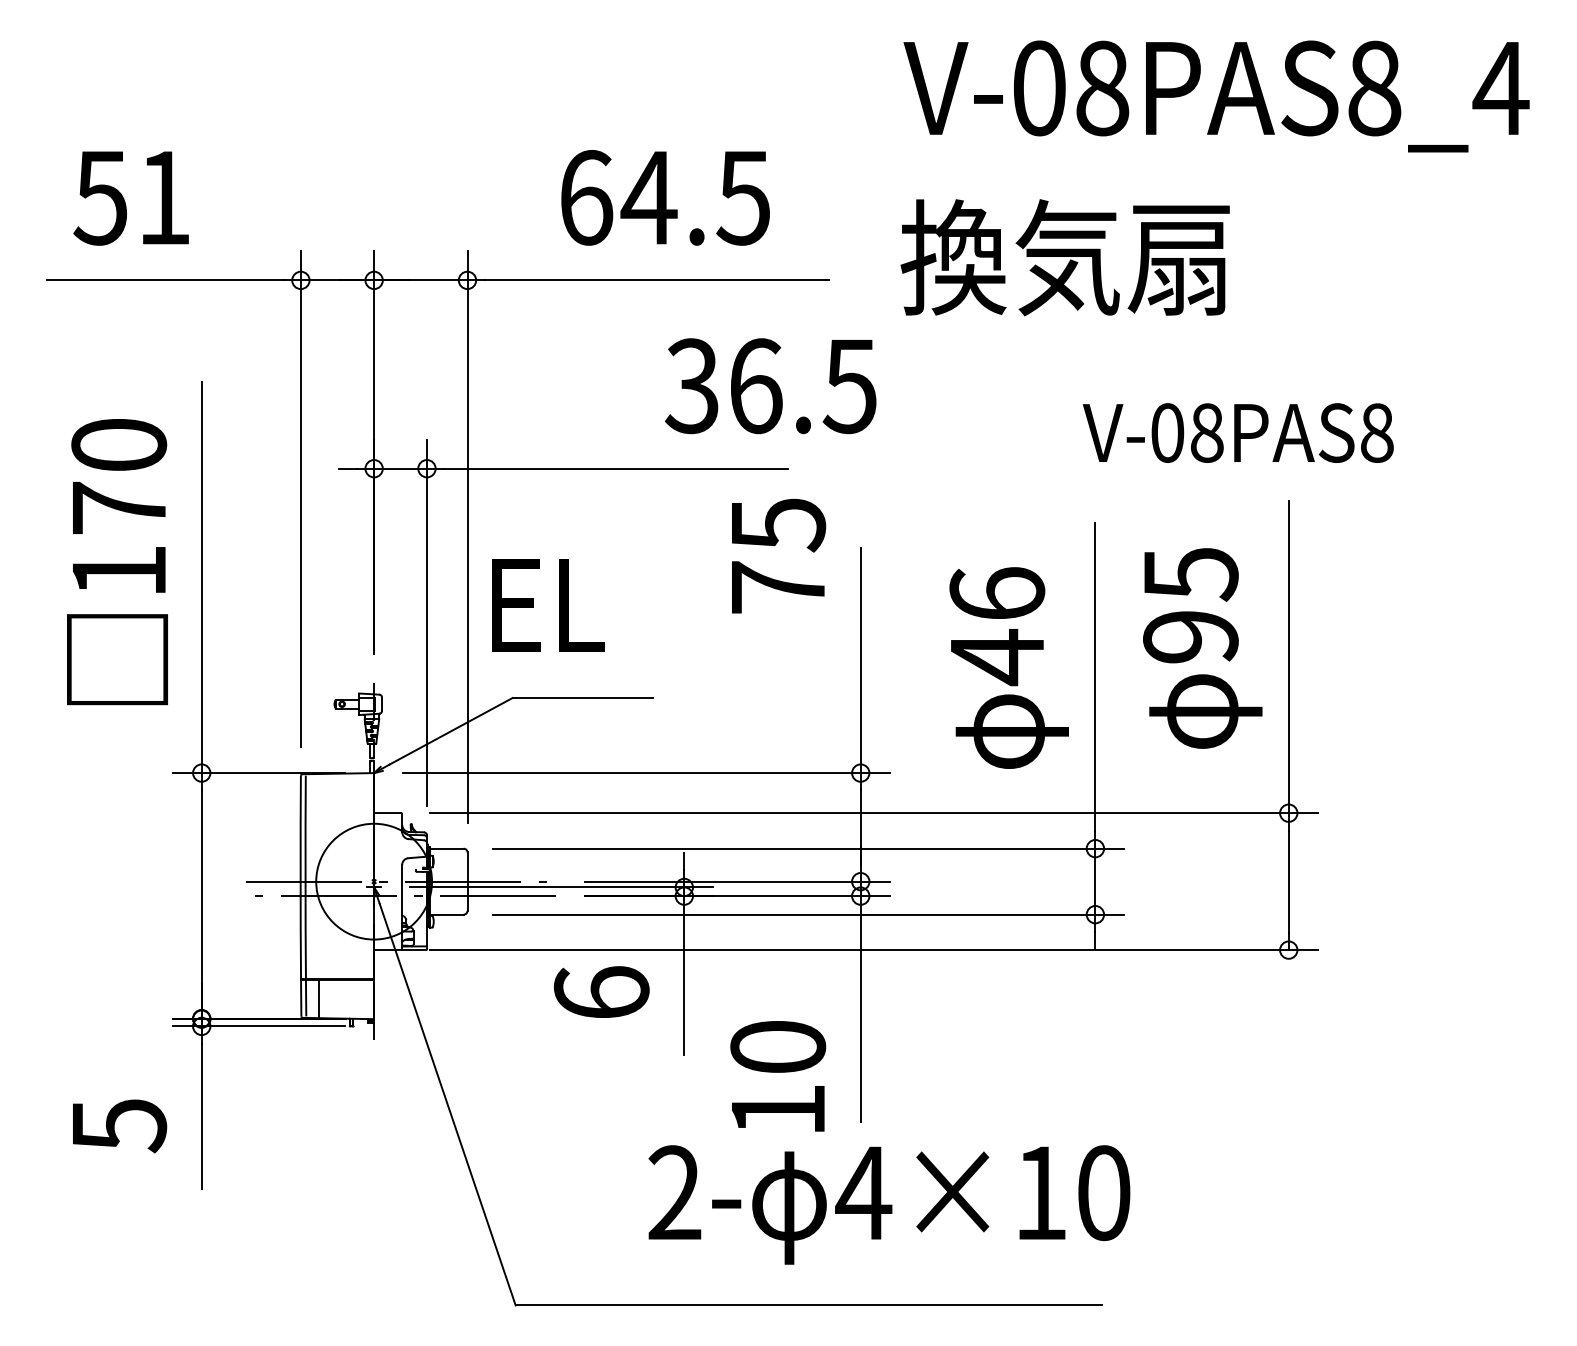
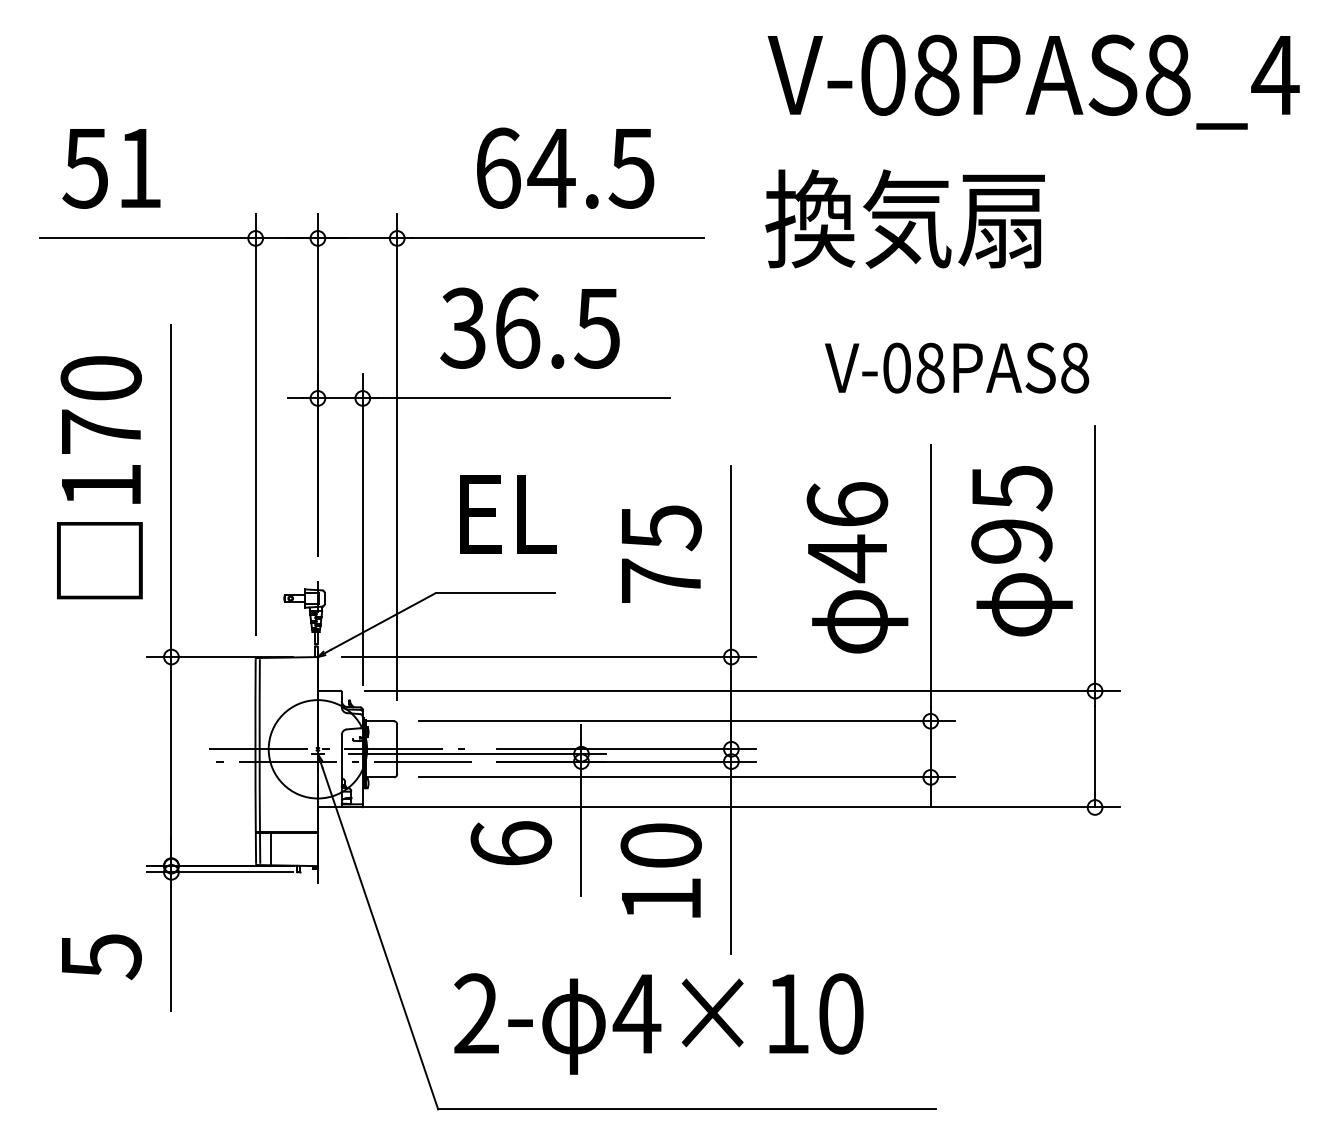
text: (770, 386) -> (529, 328), moved
text: (1237, 432) -> (956, 367), moved
text: (779, 555) -> (662, 553), moved
text: (548, 605) -> (508, 514), moved
text: (778, 1076) -> (661, 870), moved
text: (889, 1204) -> (658, 1023), moved

